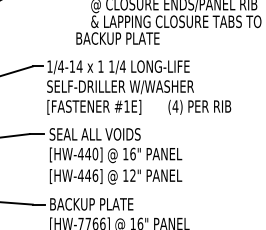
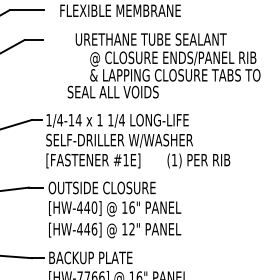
text: (113, 37) -> (112, 91), BACKUP PLATE -> SEAL ALL VOIDS
text: (175, 106) -> (174, 160), (4) -> (1)
text: (102, 133) -> (101, 187), SEAL ALL VOIDS -> OUTSIDE CLOSURE

